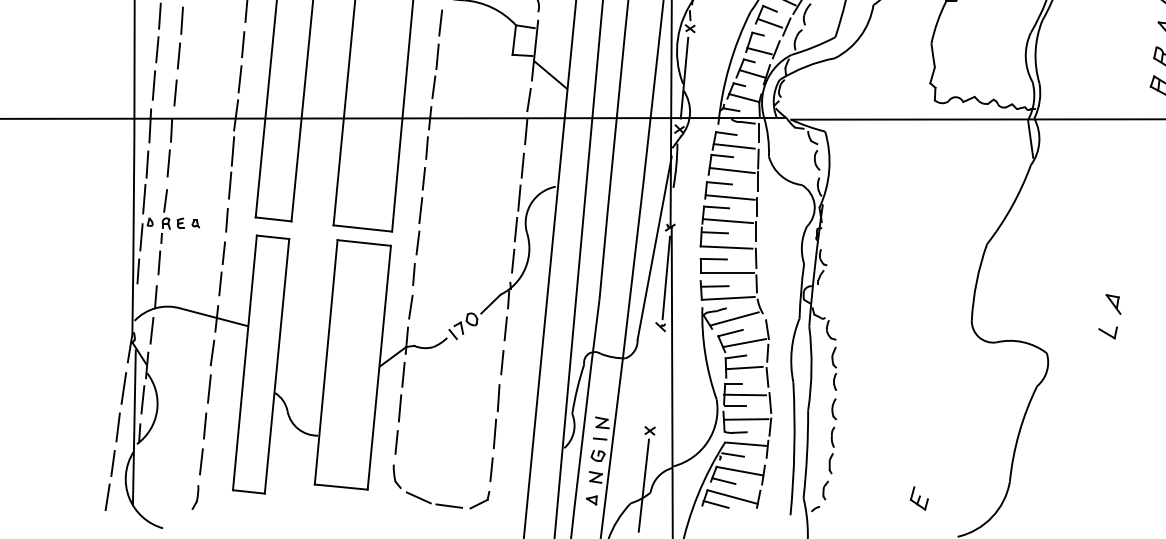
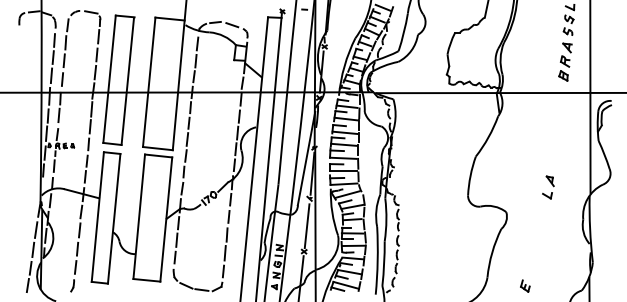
part: (1110, 316) -> (548, 187), moved
line: (654, 381) -> (306, 226), added
part: (919, 497) -> (525, 285), moved

